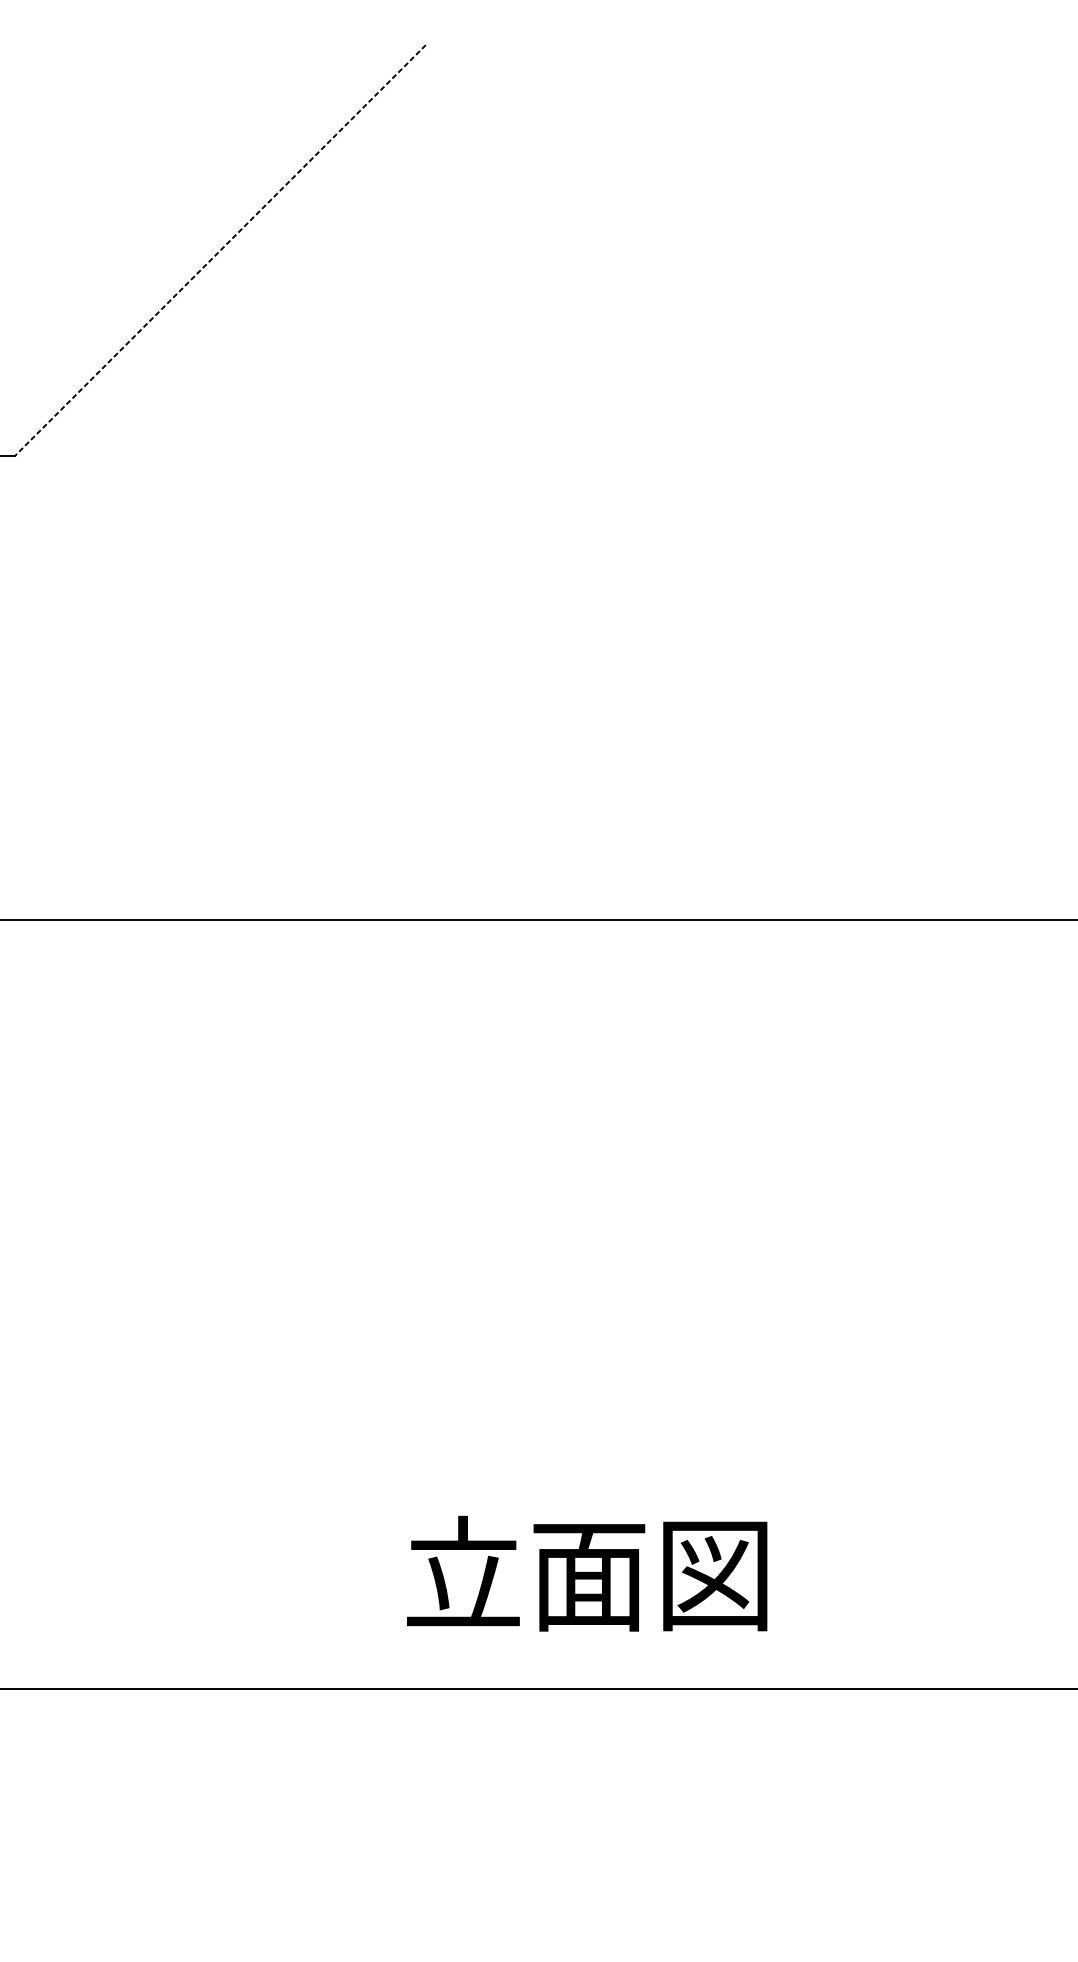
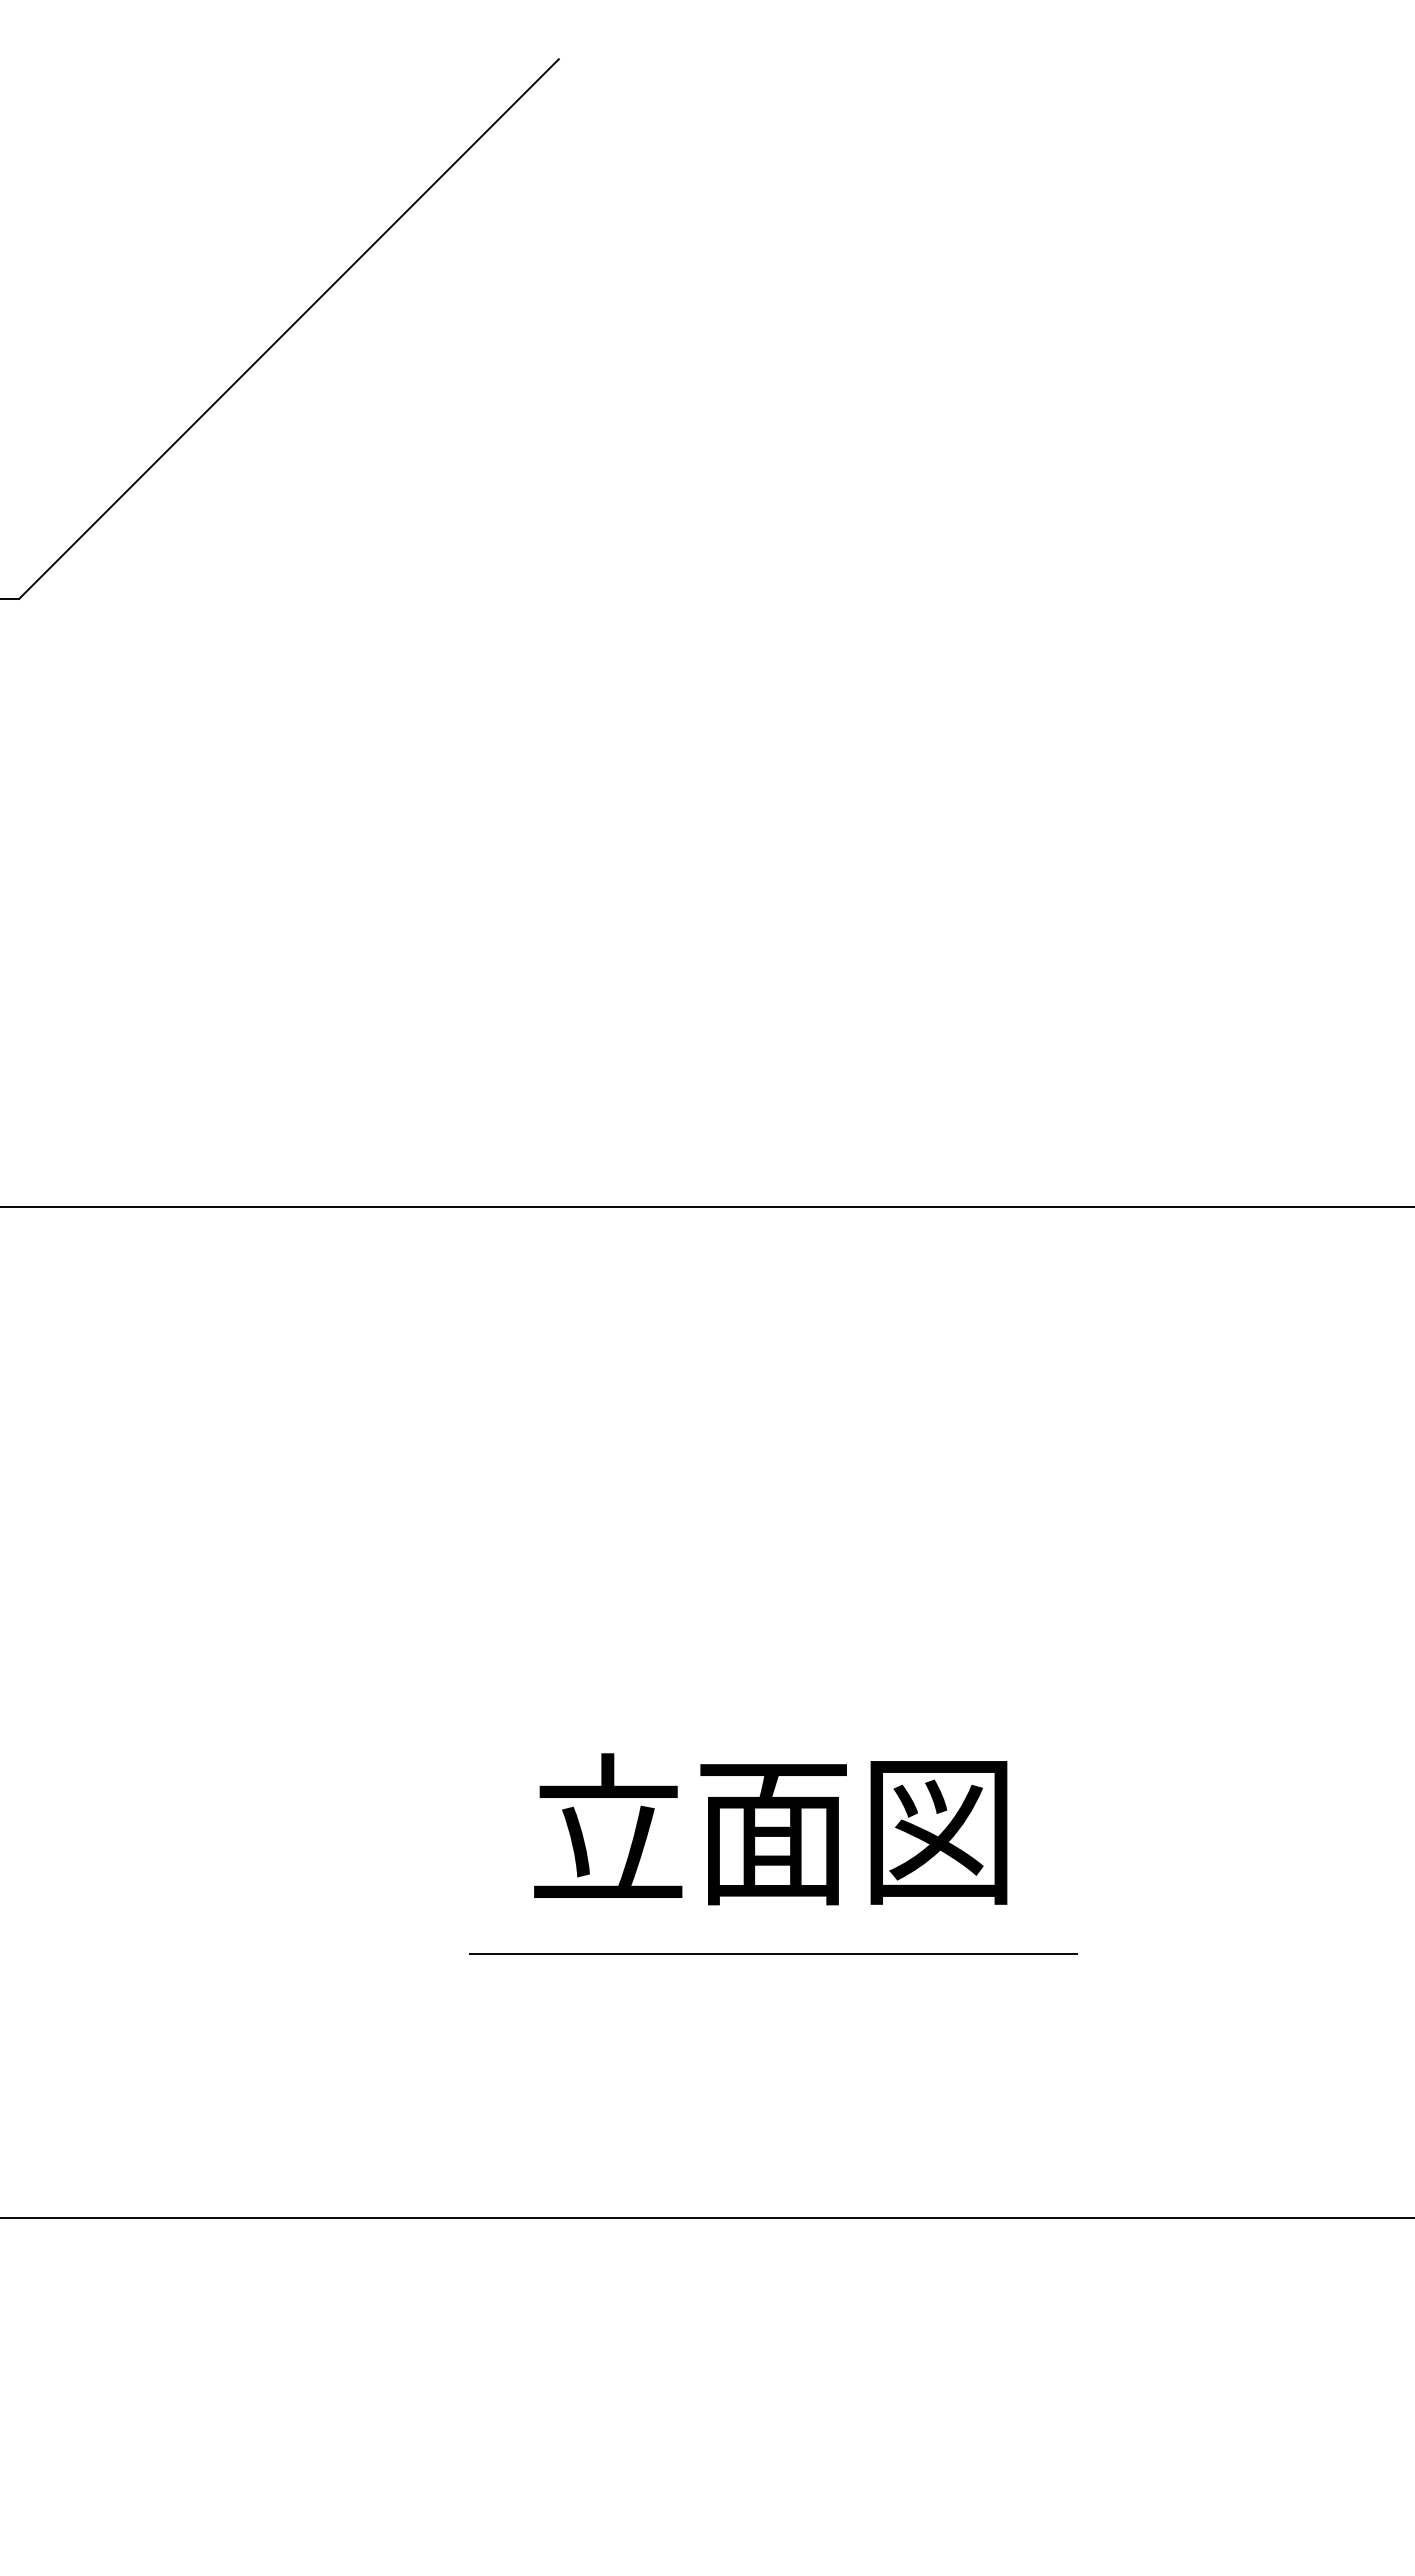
line: (220, 251) -> (289, 329), dashed -> solid
line: (589, 1488) -> (773, 1954), added
text: (586, 1573) -> (770, 1829), moved

